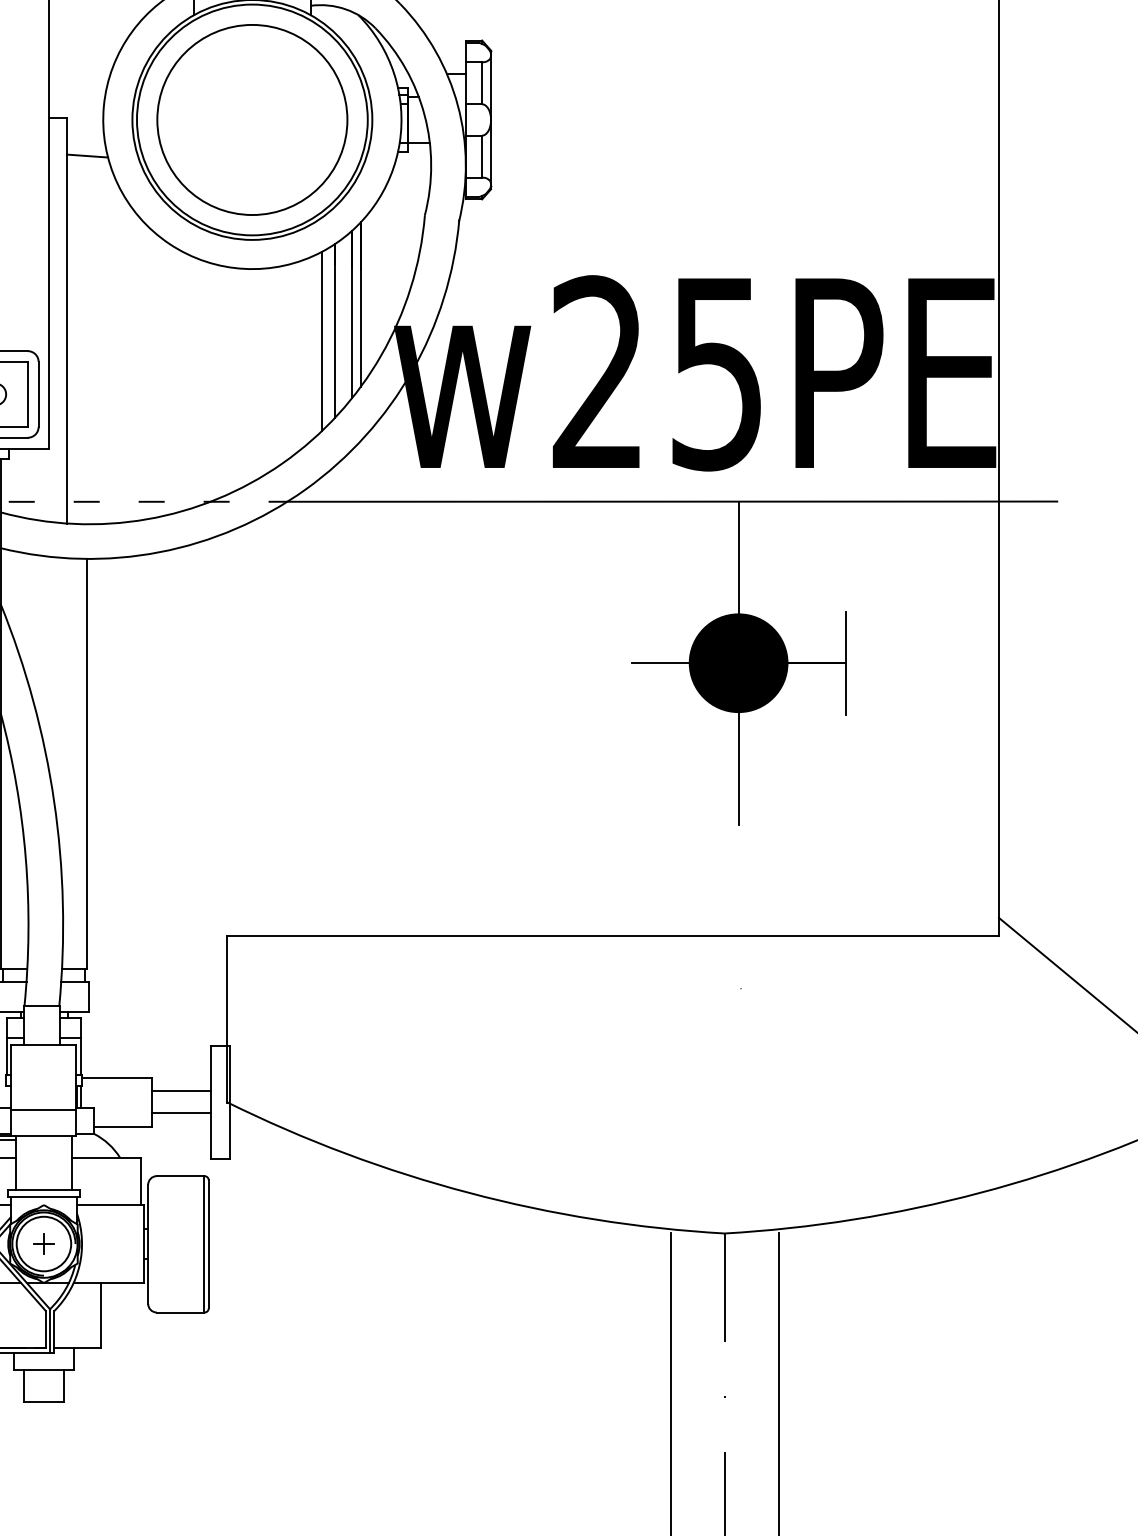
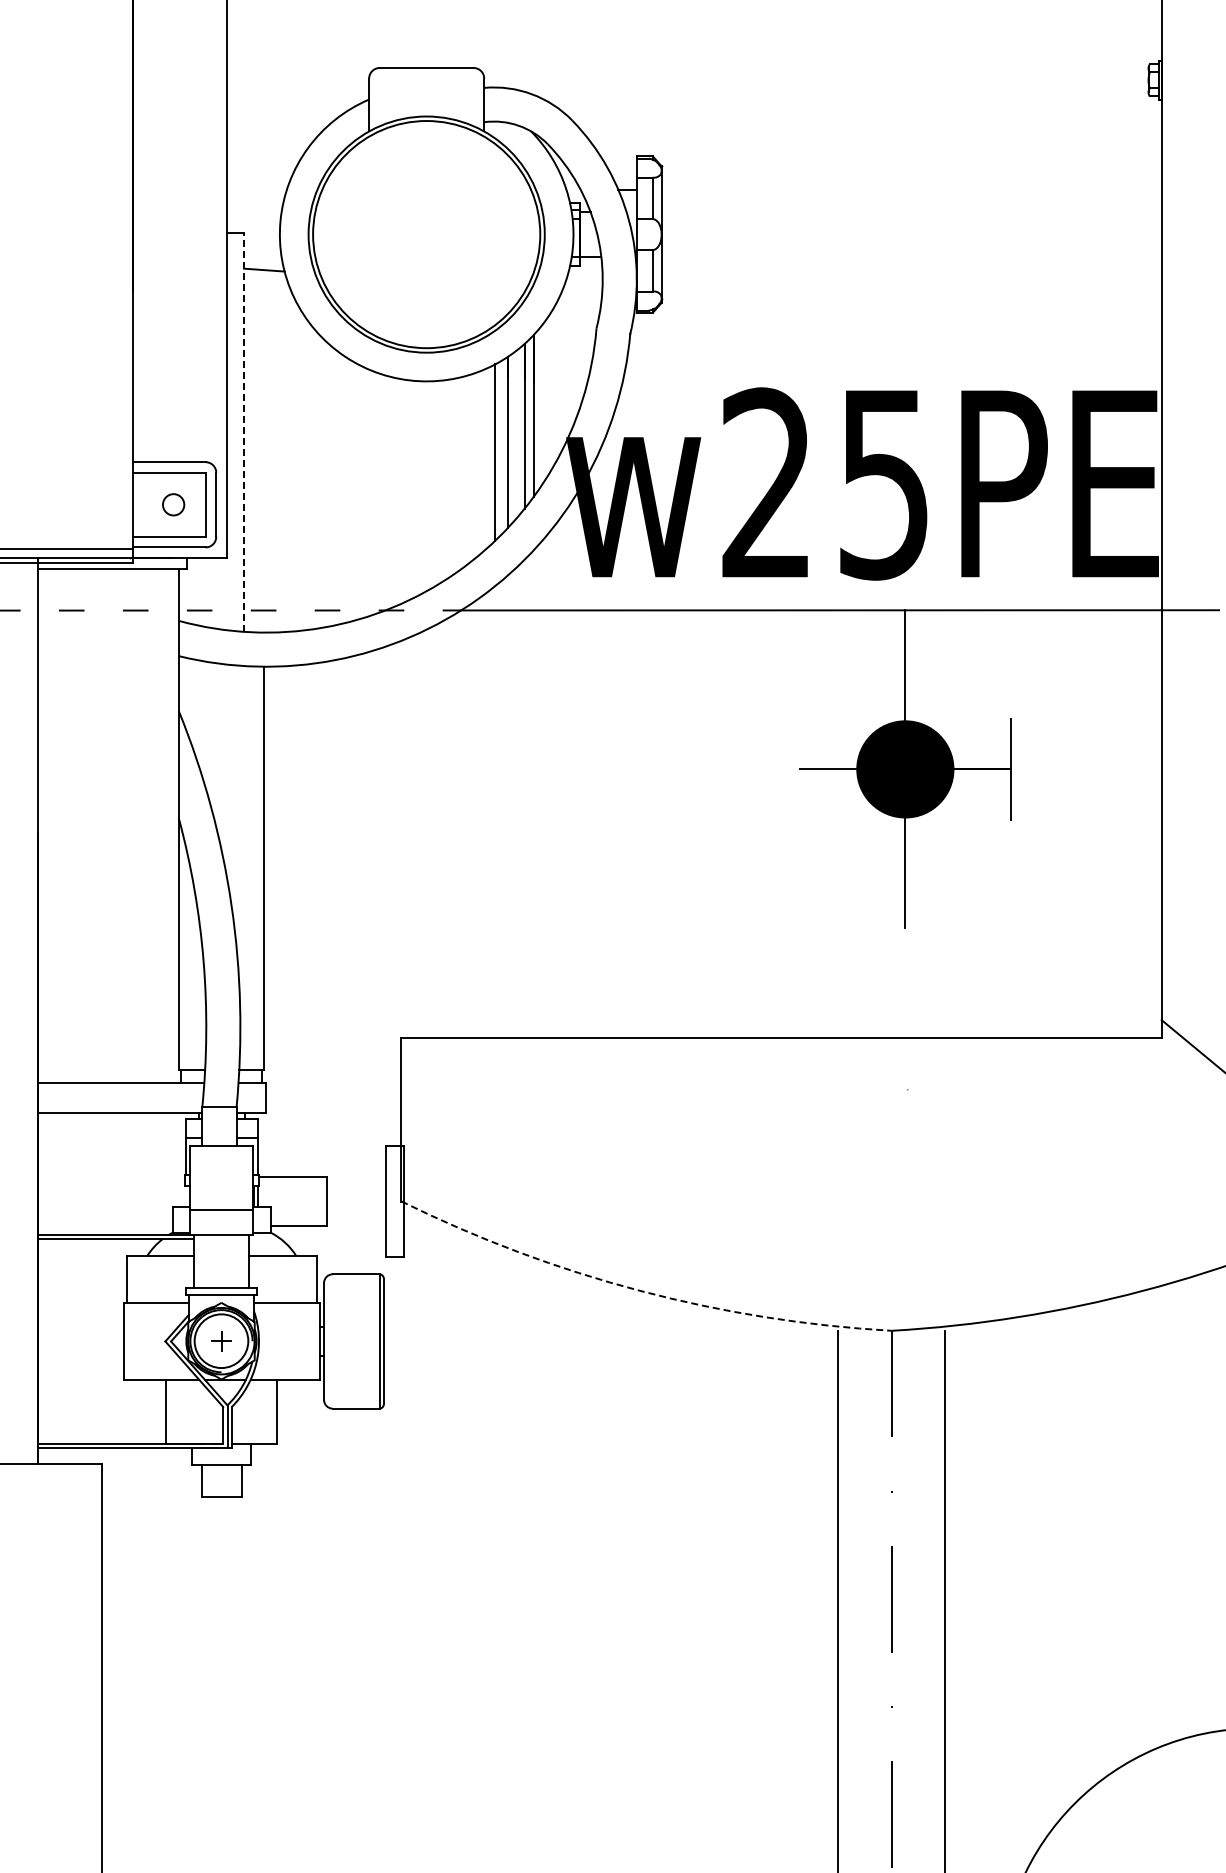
circle: (252, 119) -> (426, 234), removed
line: (67, 319) -> (244, 431), solid -> dashed
line: (181, 1090) -> (356, 1190), removed
line: (181, 1113) -> (356, 1212), removed
arc: (468, 1192) -> (639, 1290), solid -> dashed

